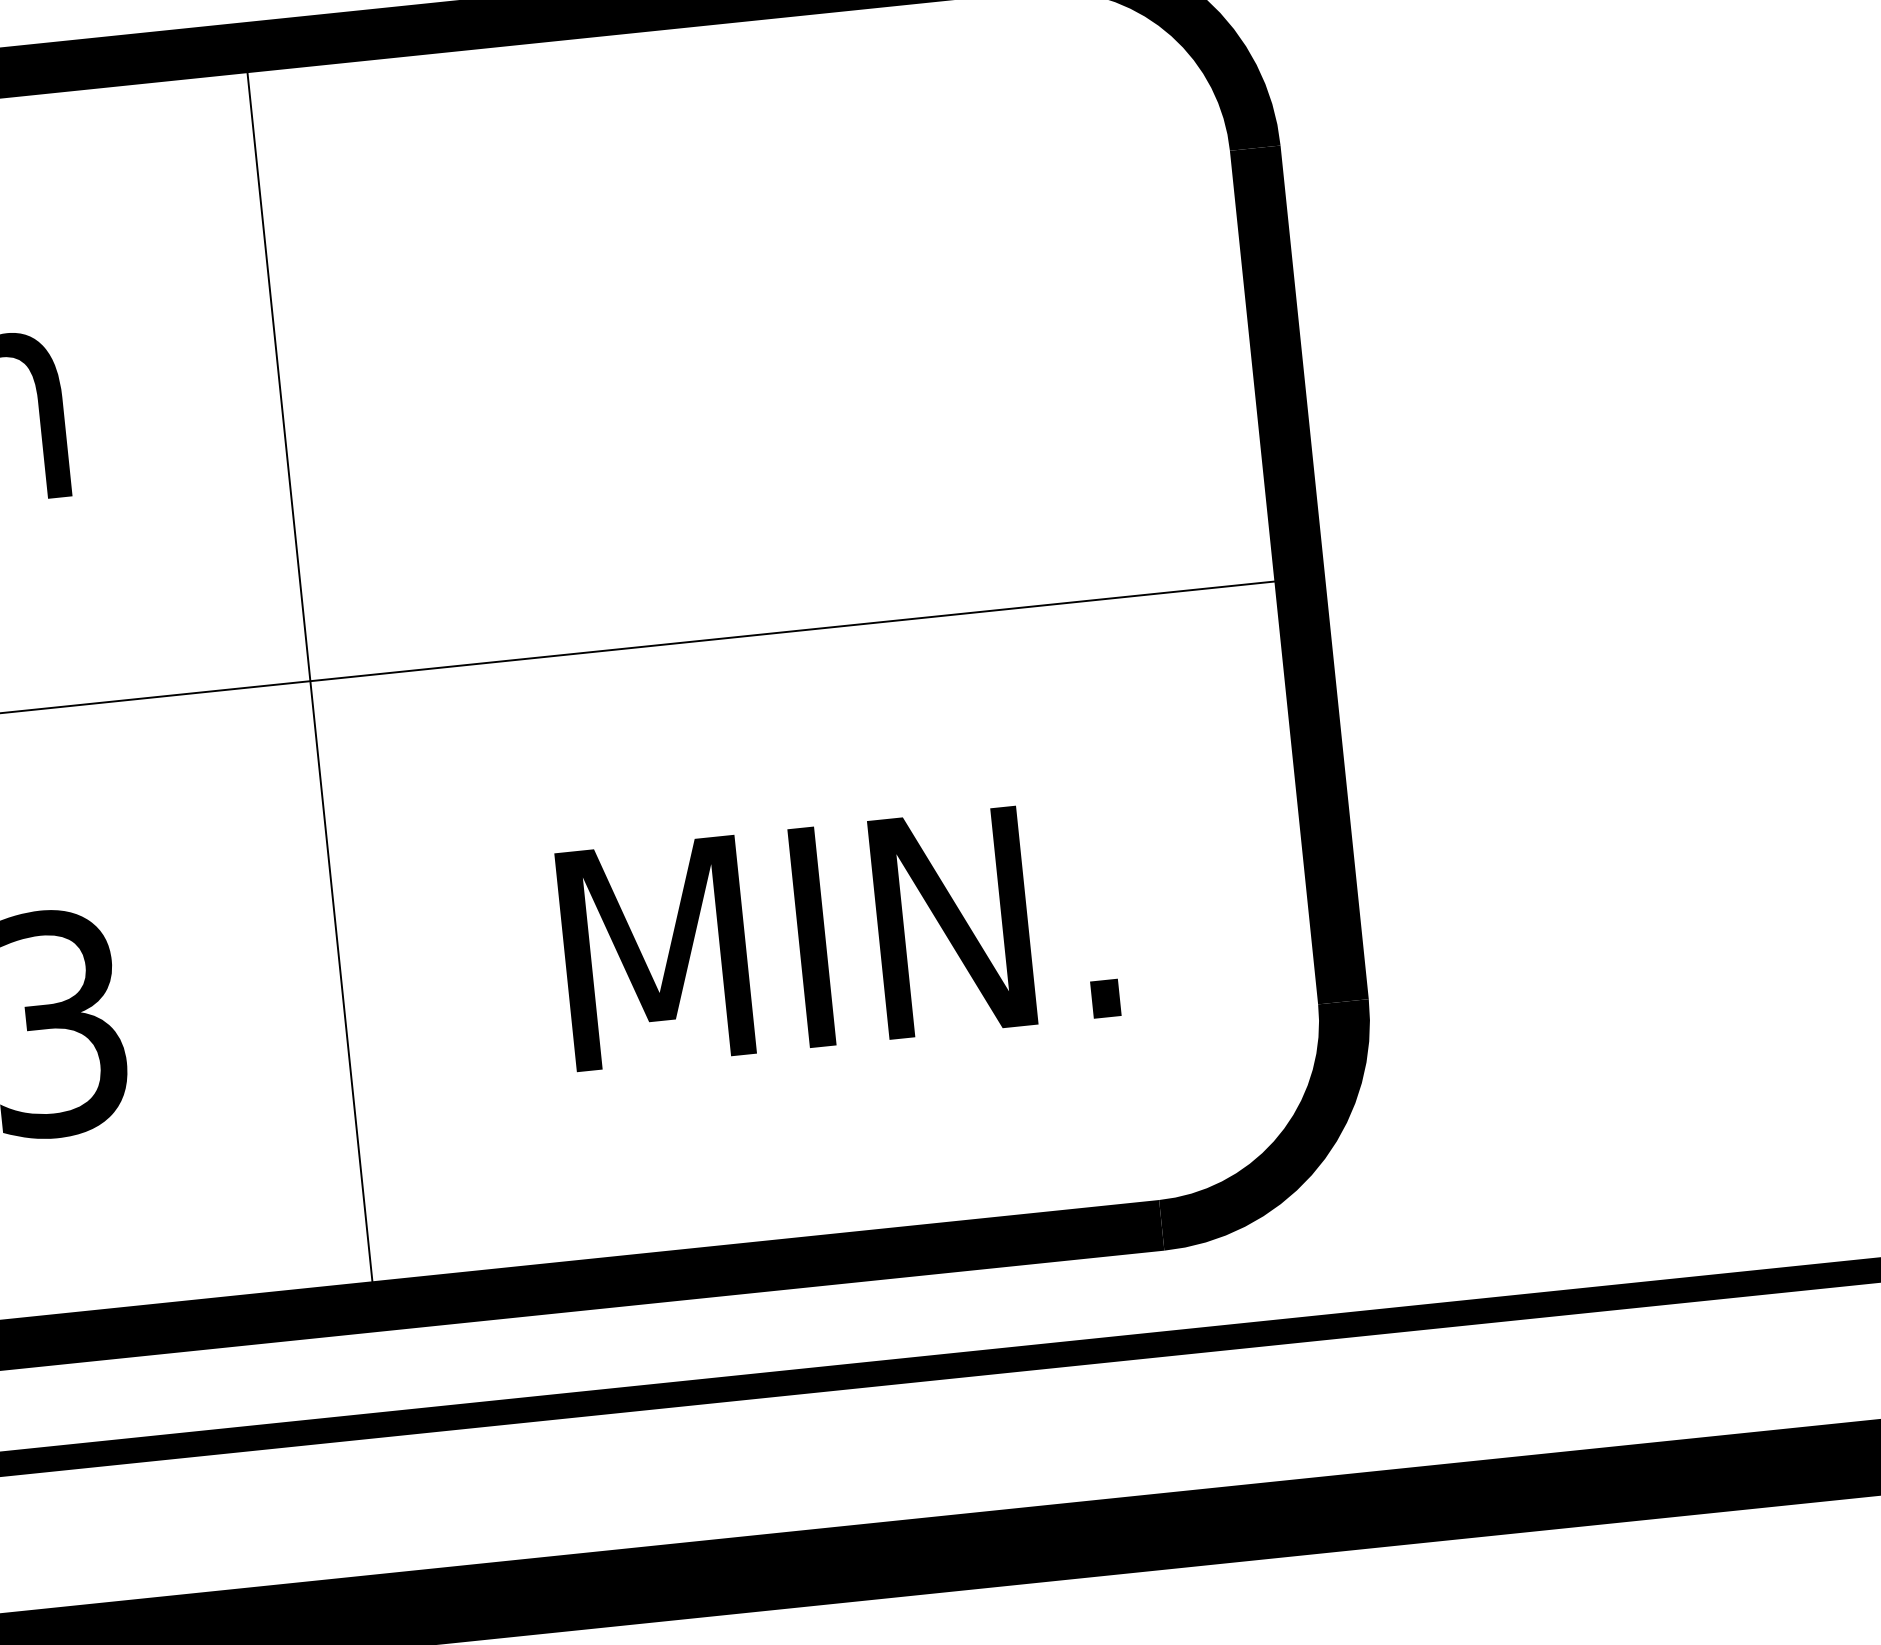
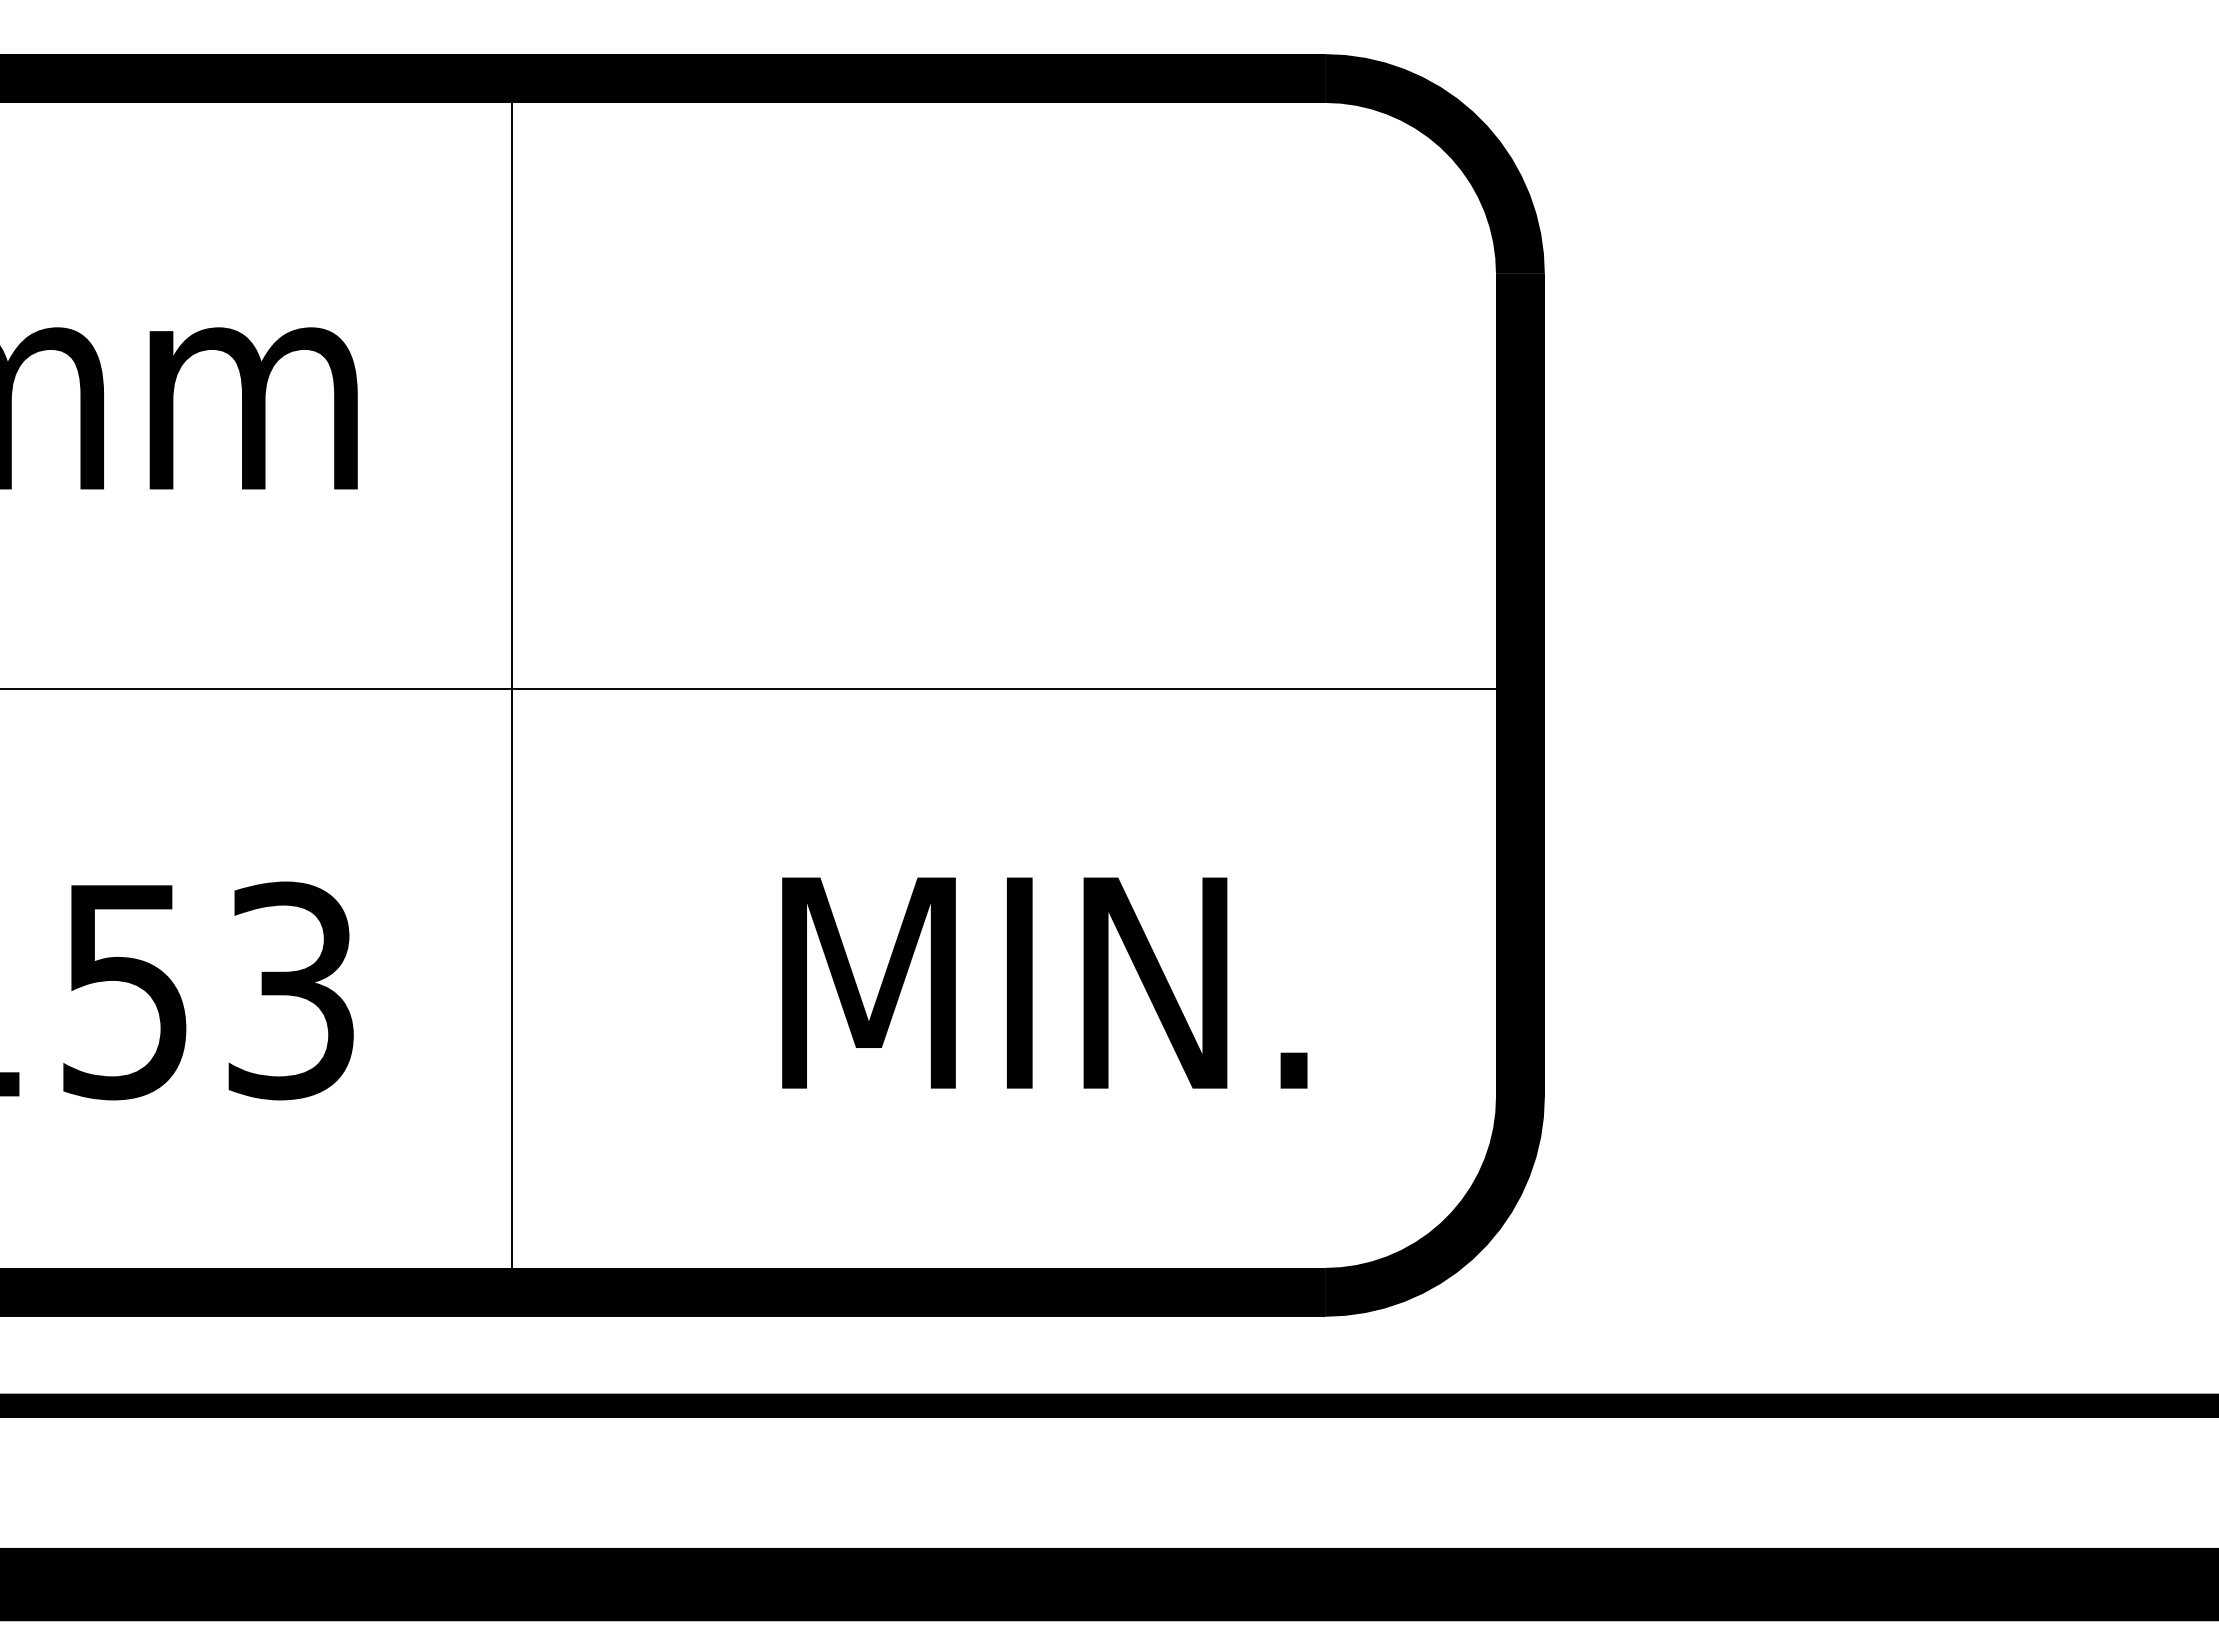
line: (310, 677) -> (512, 685), moved

